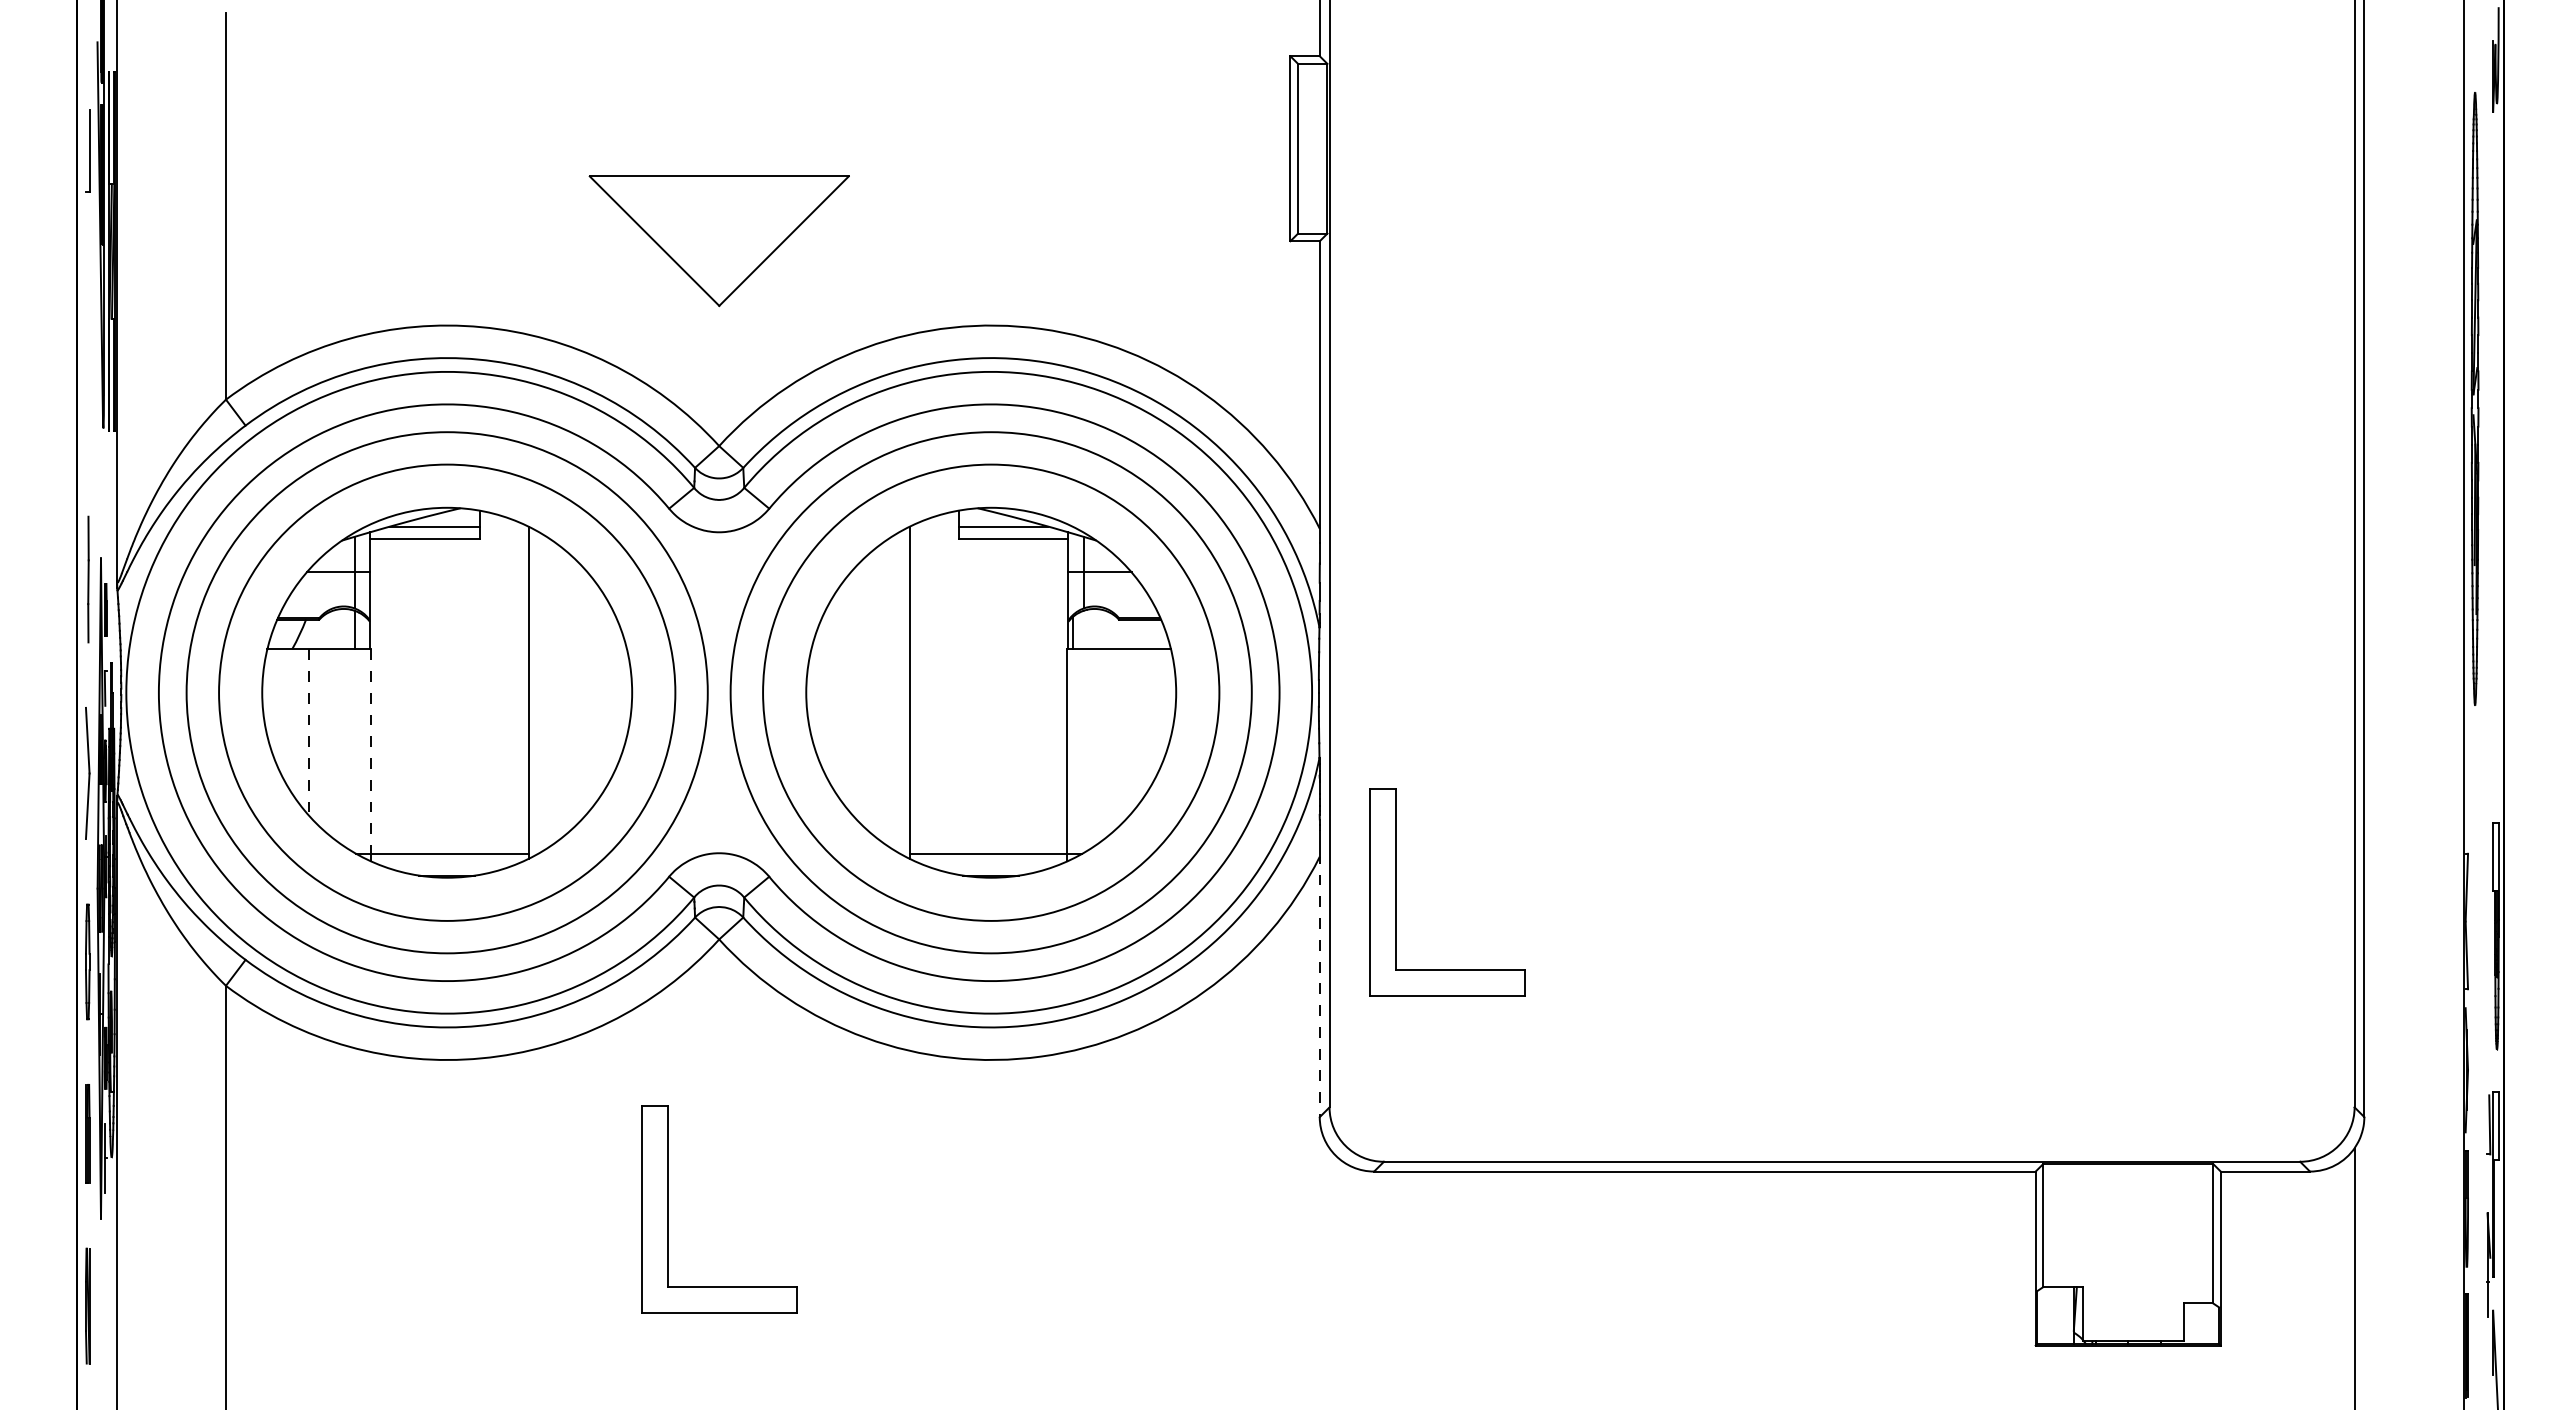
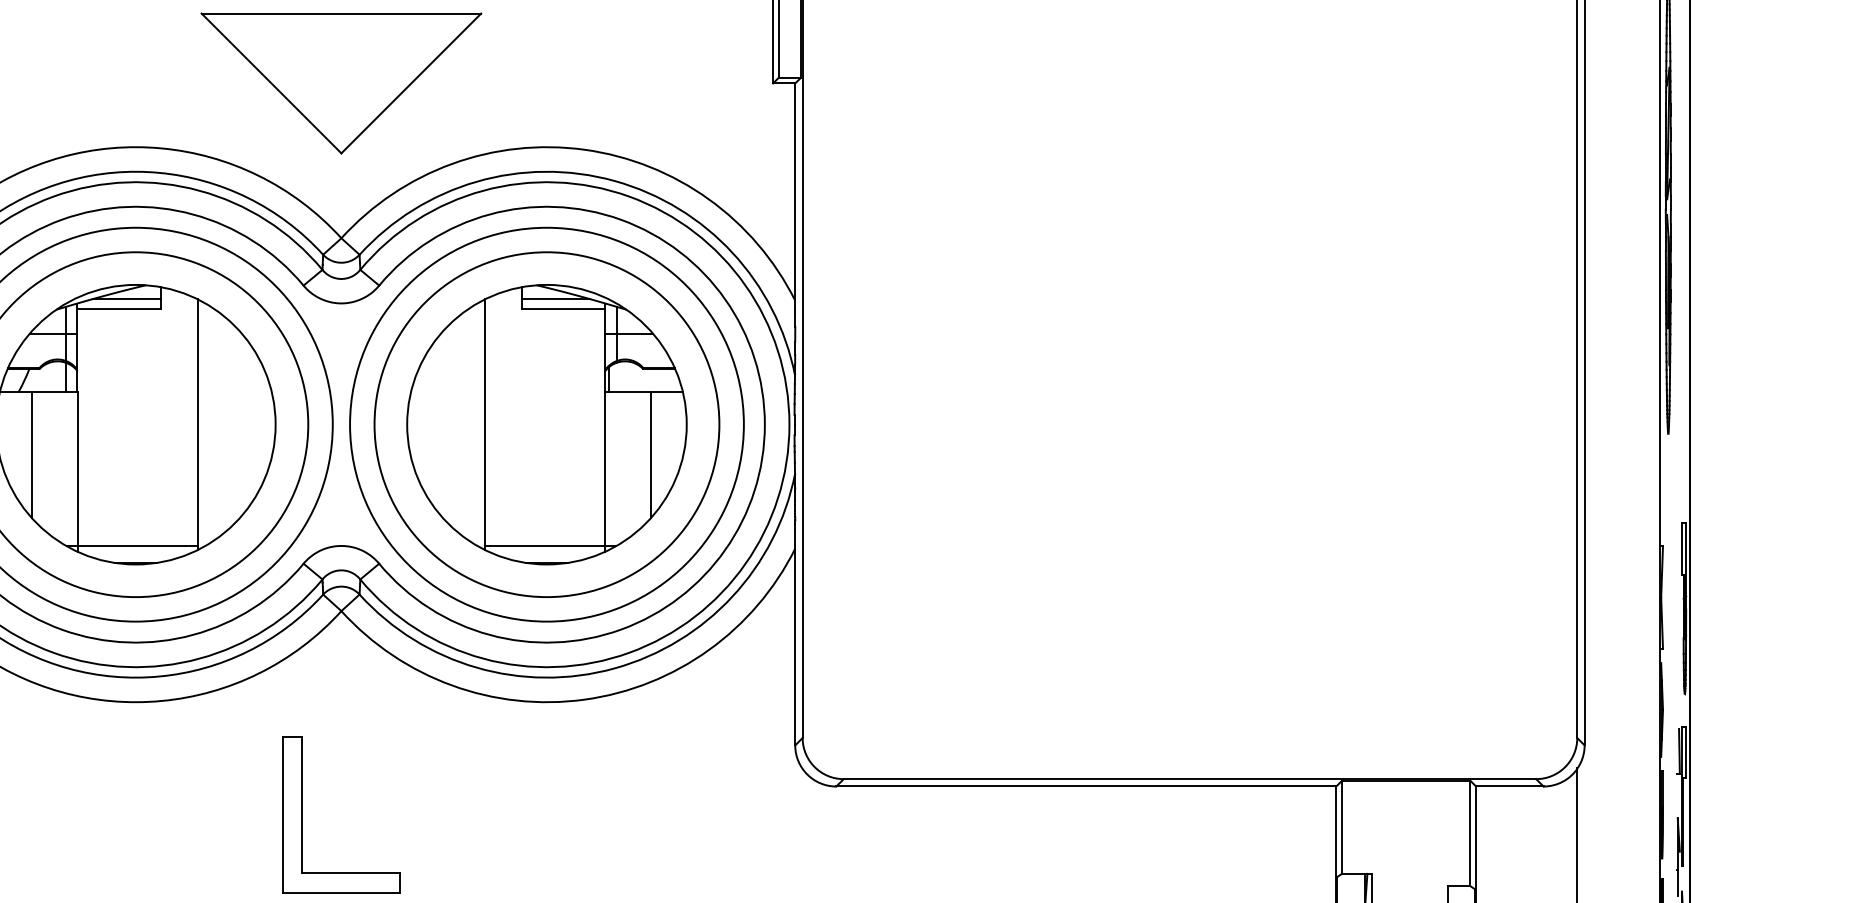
part: (719, 240) -> (341, 82), size x1.43
line: (1129, 732) -> (651, 454), added
line: (309, 733) -> (31, 455), dashed -> solid
line: (371, 752) -> (78, 469), dashed -> solid
part: (1396, 892) -> (853, 575), removed
line: (1319, 985) -> (795, 645), dashed -> solid

